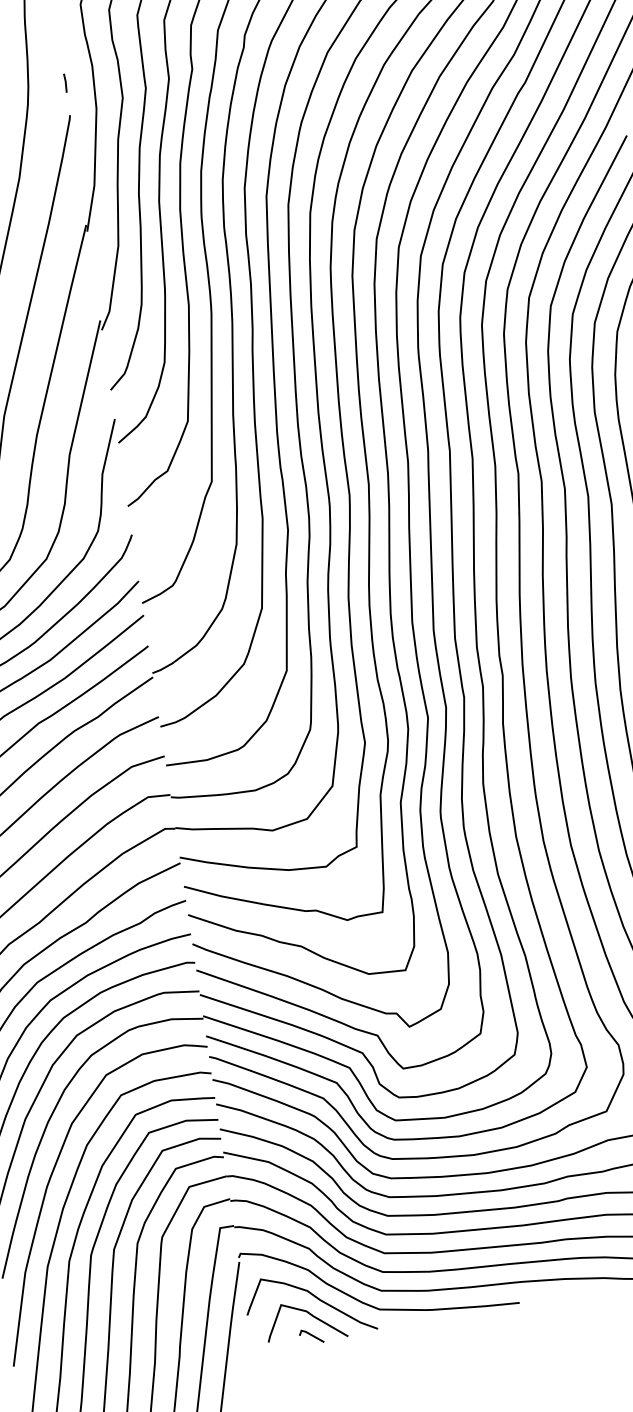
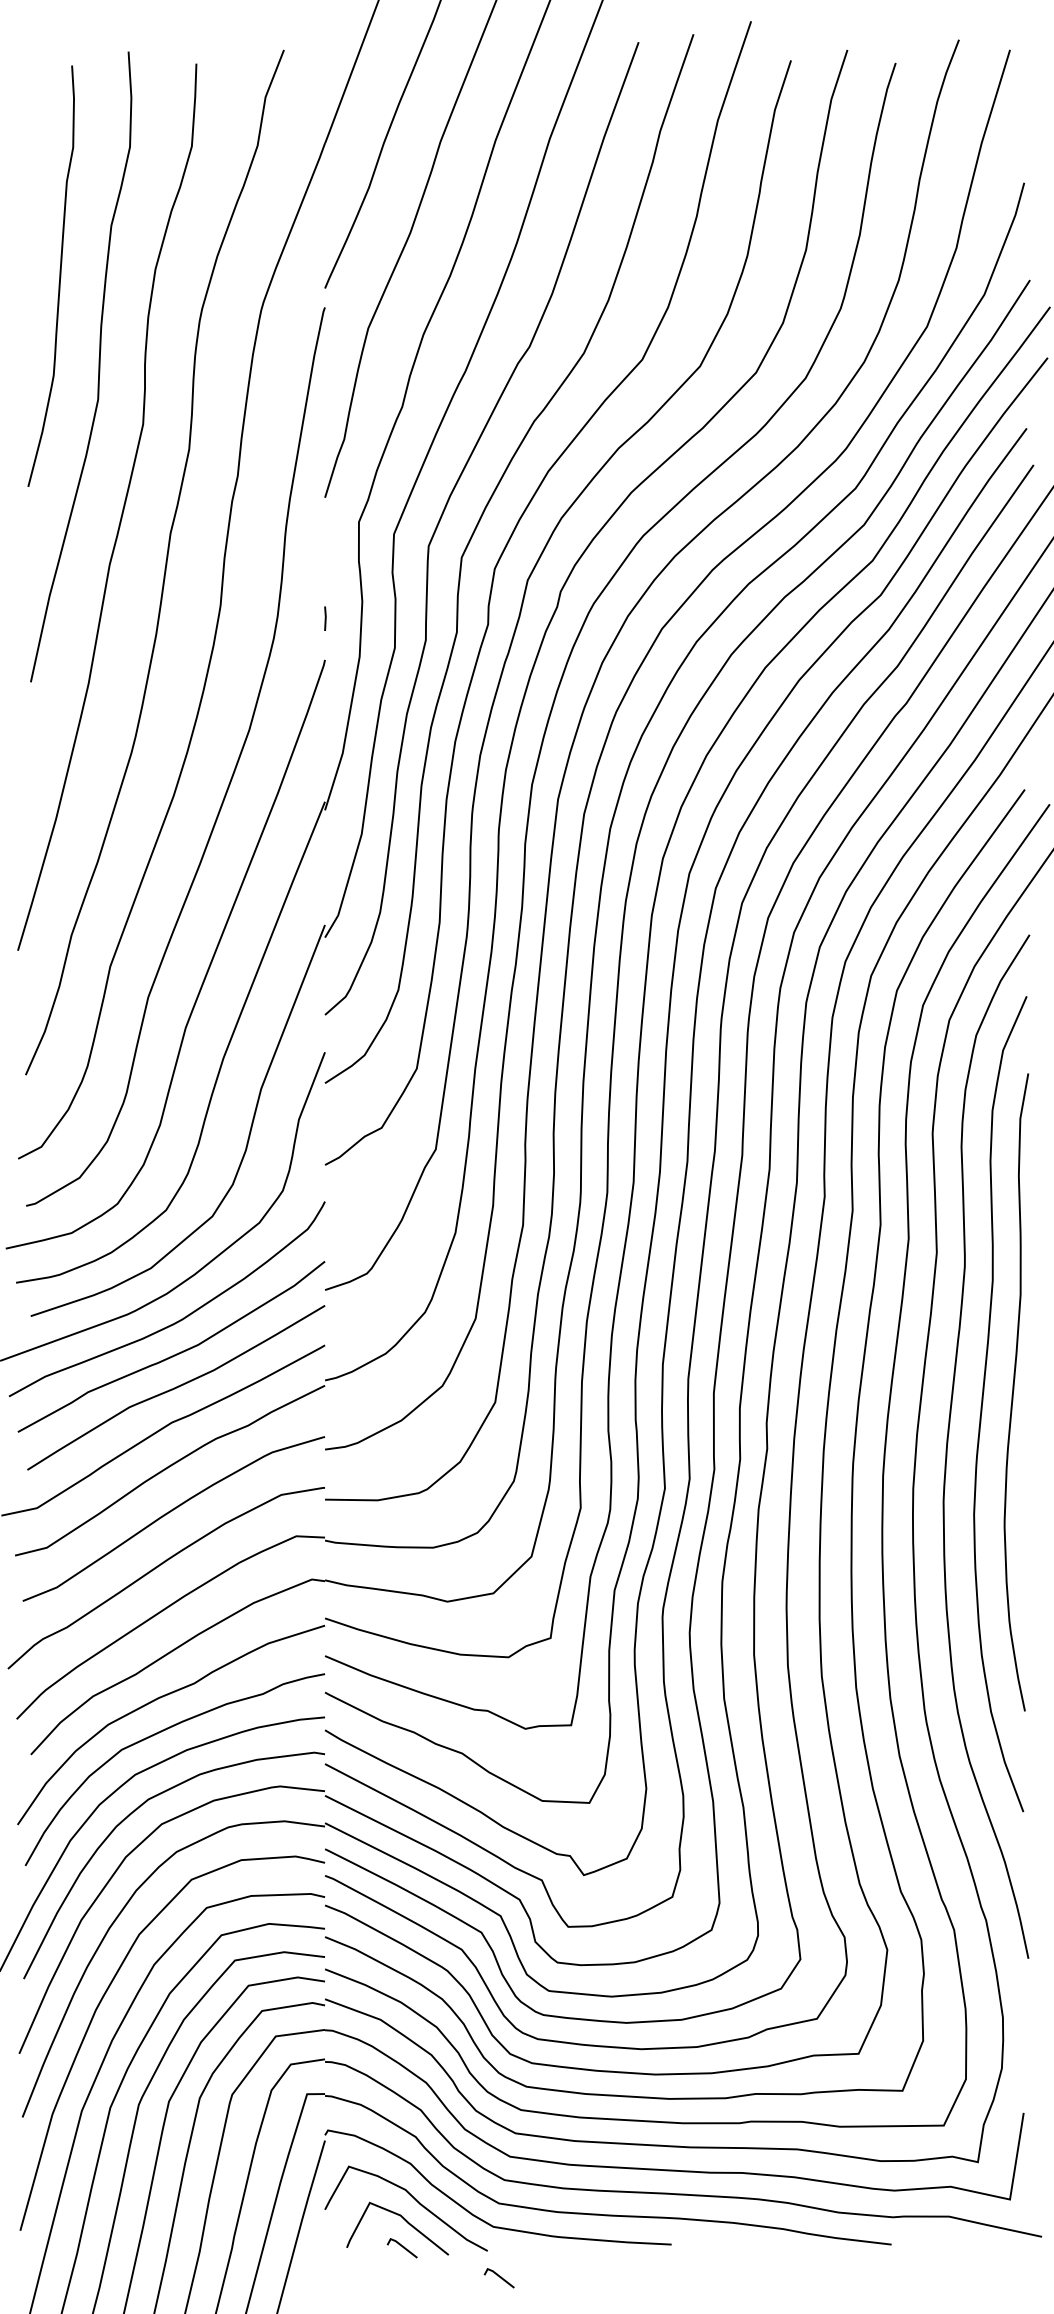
line: (390, 1348) -> (499, 2277), added

